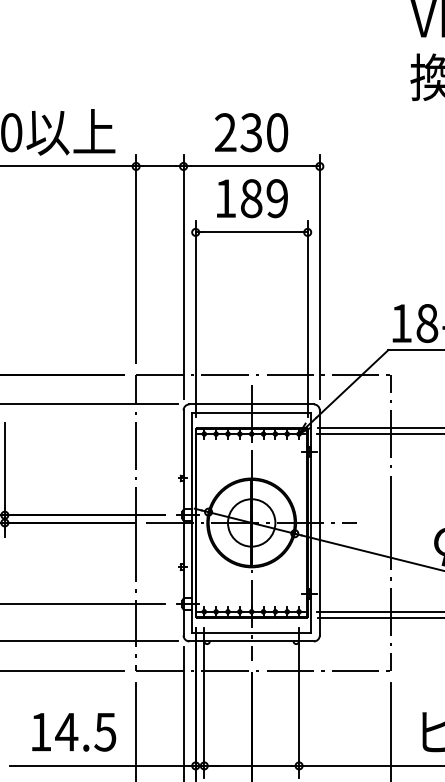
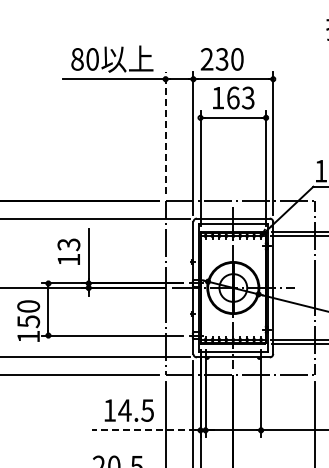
text: (250, 132) -> (221, 59), moved
text: (263, 197) -> (240, 97), 189 -> 163
line: (135, 257) -> (165, 132), solid -> dashed
line: (98, 766) -> (143, 430), solid -> dashed

